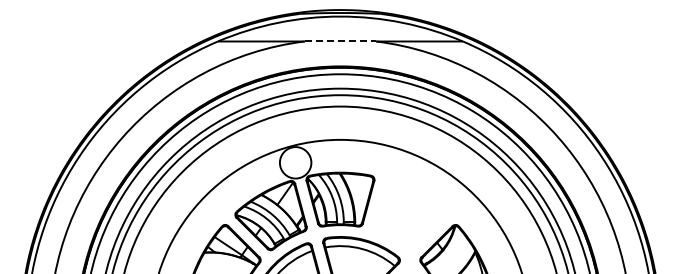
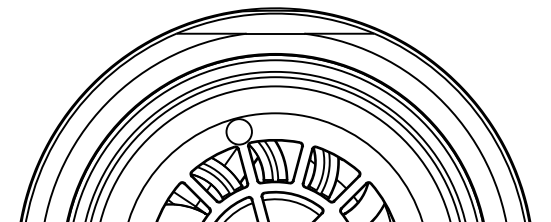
line: (340, 41) -> (275, 33), dashed -> solid
part: (409, 215) -> (331, 174), added

